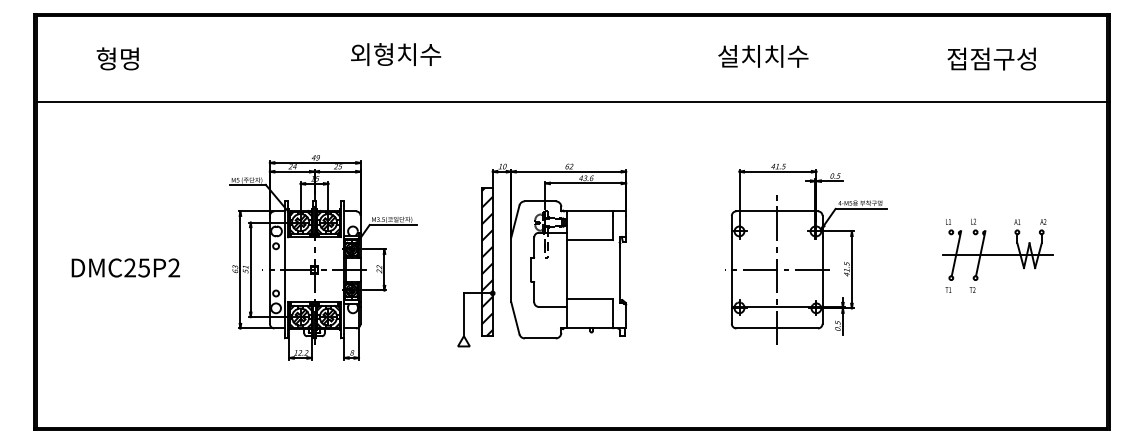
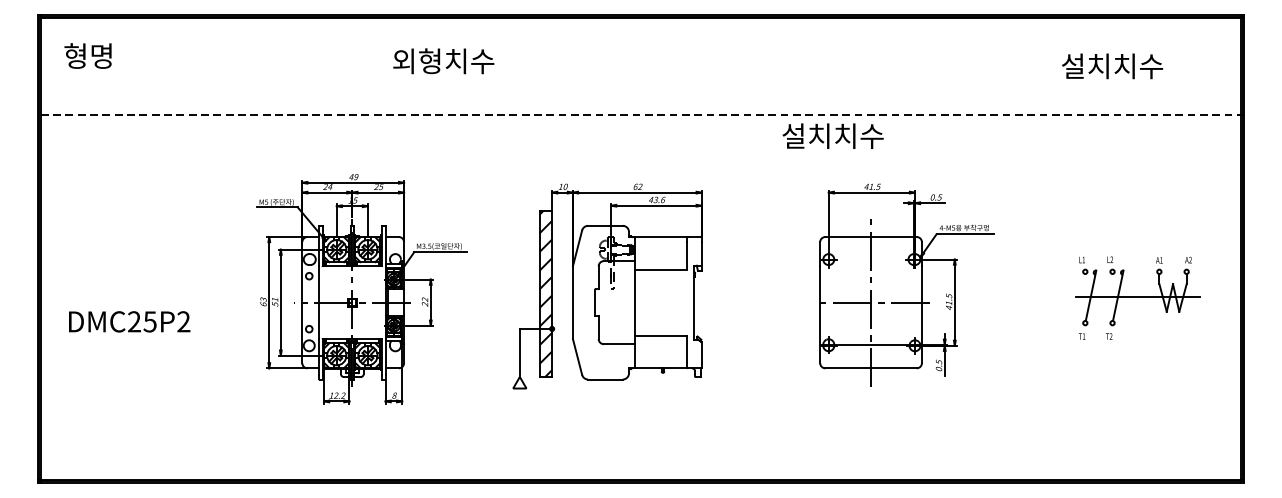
text: (763, 56) -> (833, 136), moved
text: (117, 58) -> (87, 55), moved
text: (992, 58) -> (1112, 65), 접점구성 -> 설치치수
line: (573, 102) -> (642, 115), solid -> dashed
part: (997, 255) -> (1137, 297), moved
text: (125, 267) -> (129, 321), moved

